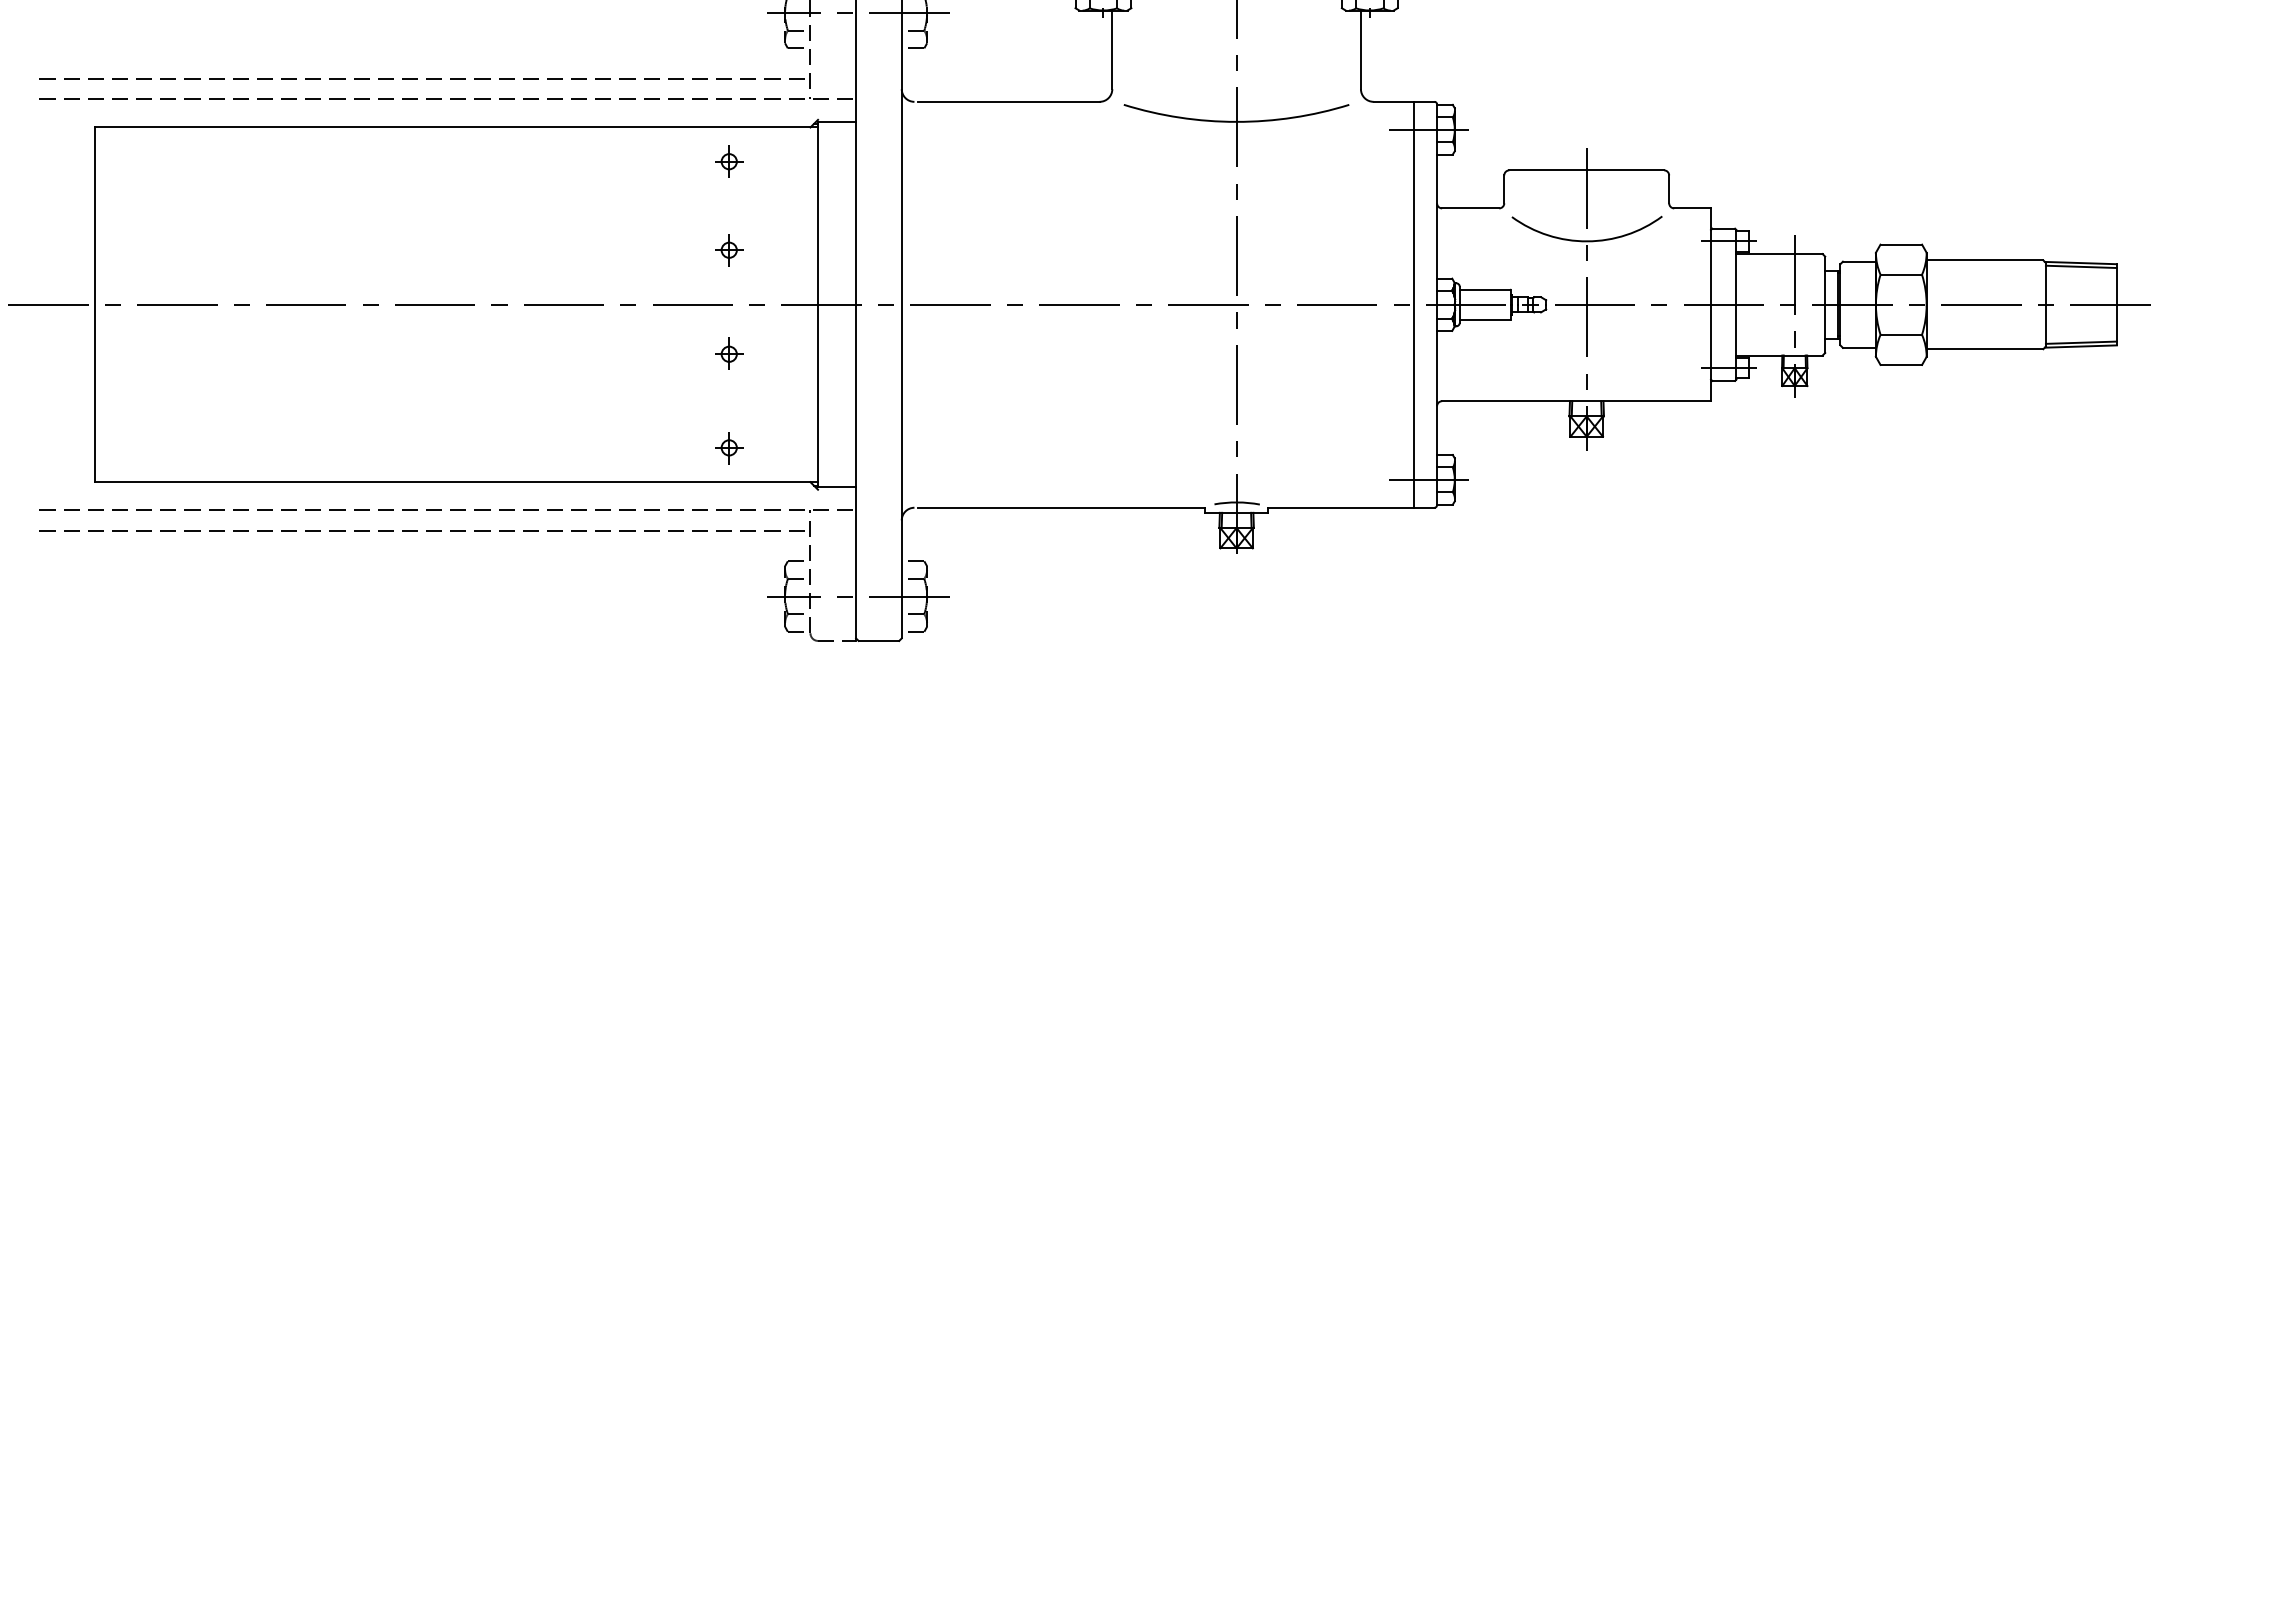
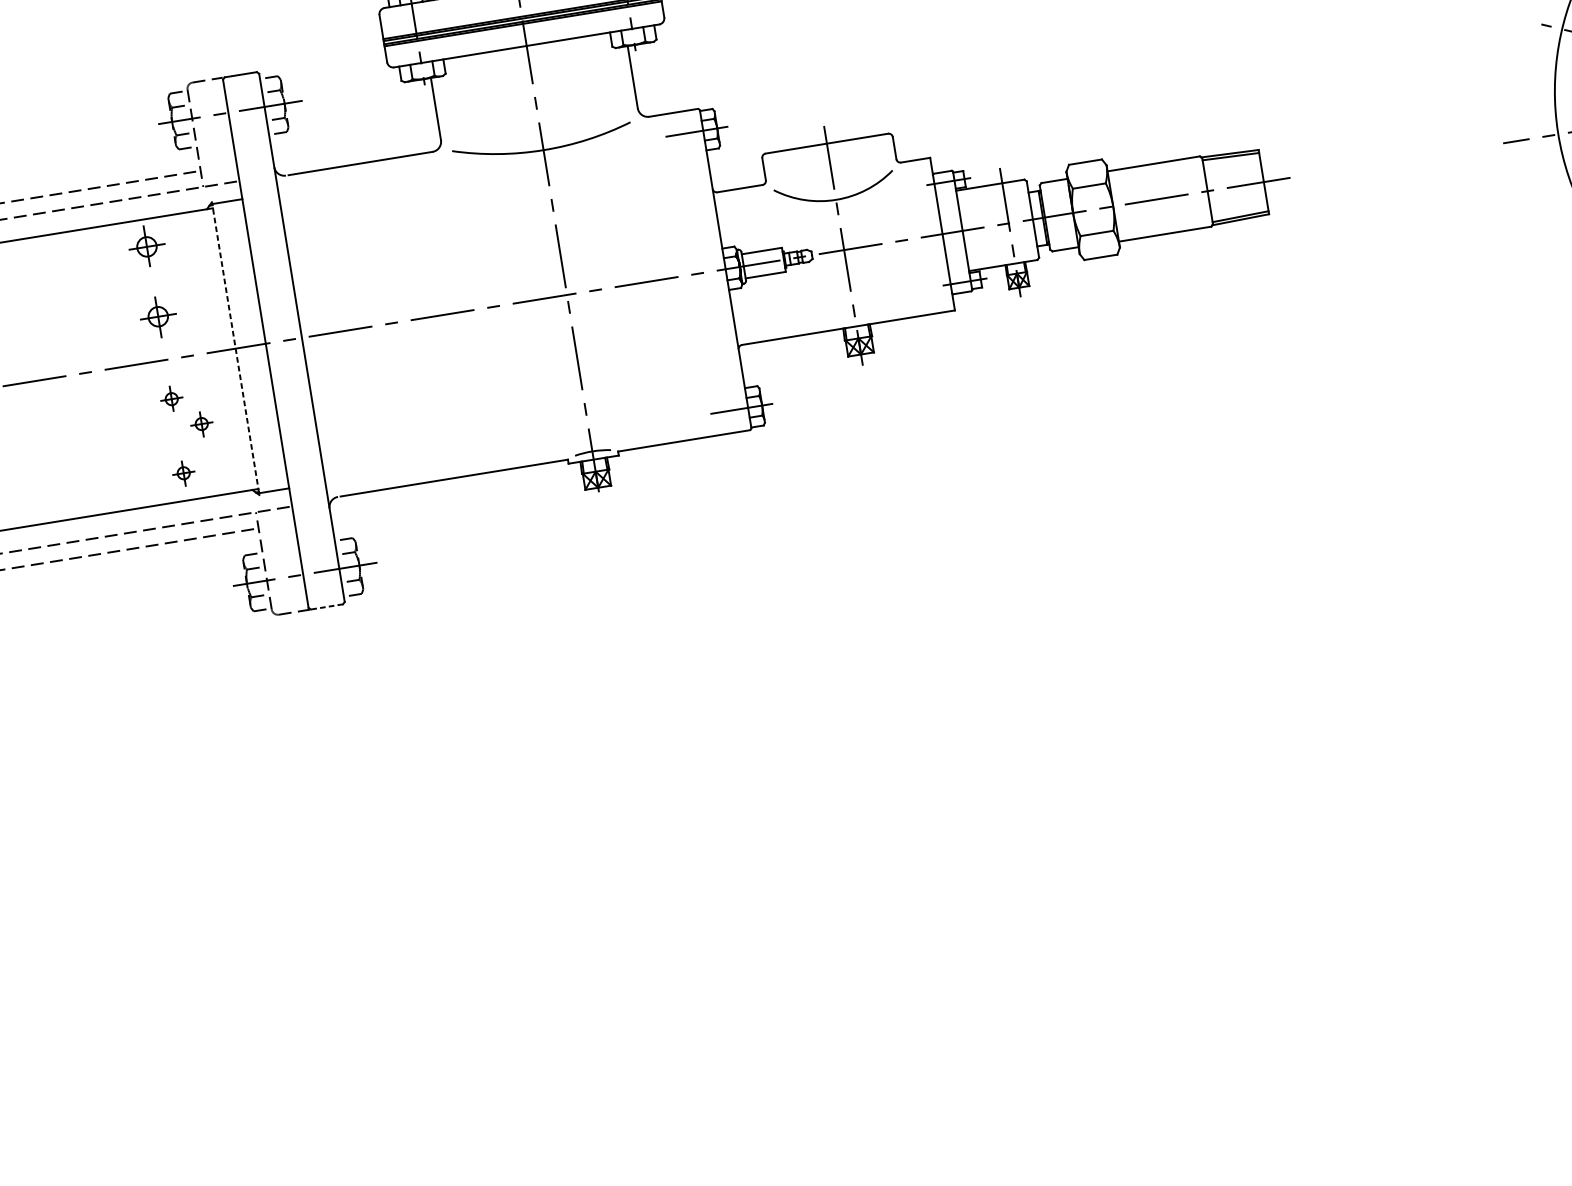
part: (729, 161) -> (147, 246), size x1.6
part: (729, 250) -> (158, 317), size x1.6
line: (818, 304) -> (236, 348), solid -> dashed
line: (1414, 304) -> (707, 271), removed
part: (761, 391) -> (202, 424), added
line: (878, 640) -> (326, 606), solid -> dashed

